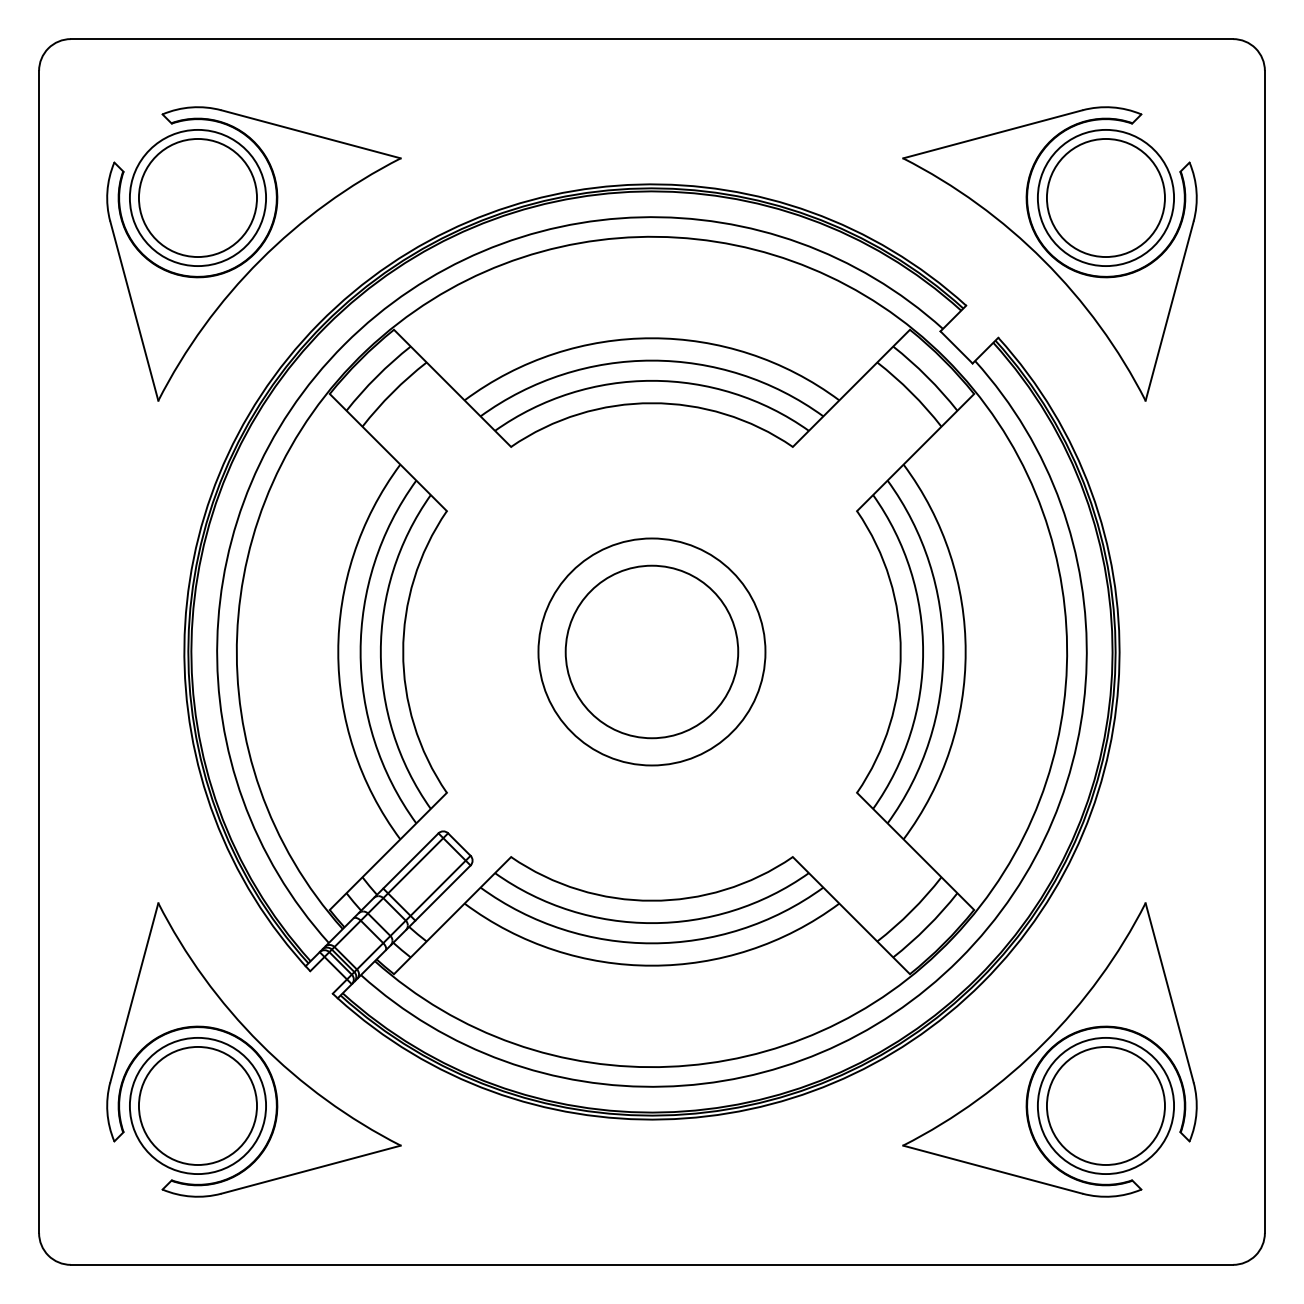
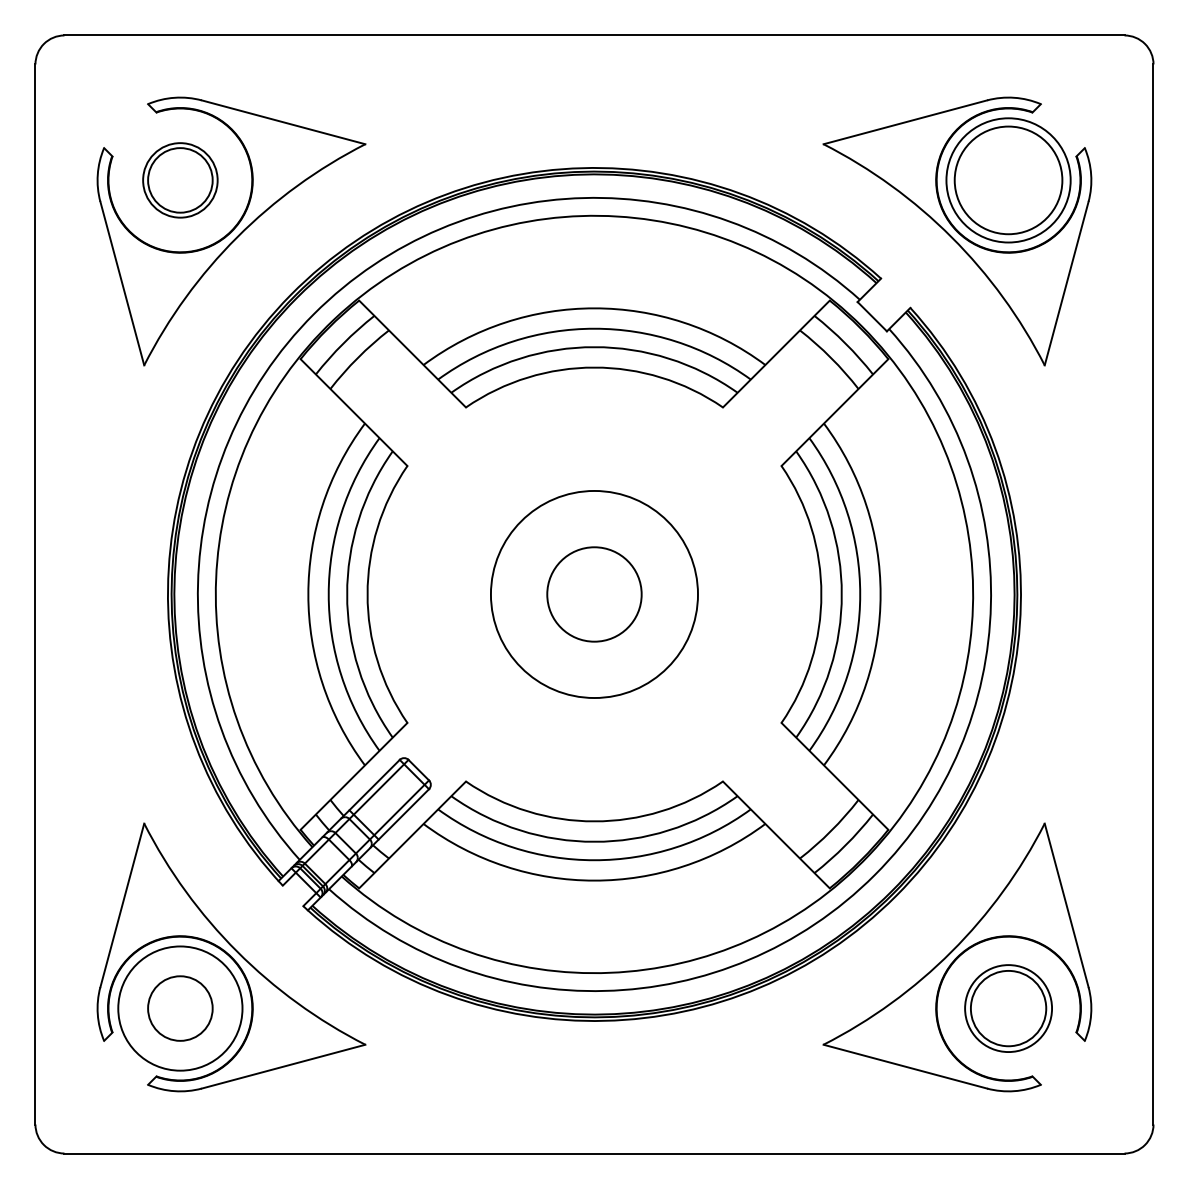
part: (197, 197) -> (179, 179), size x0.6
circle: (651, 651) -> (594, 594), size x0.6
circle: (197, 1105) -> (179, 1008), size x0.6
part: (1105, 1105) -> (1008, 1008), size x0.7

